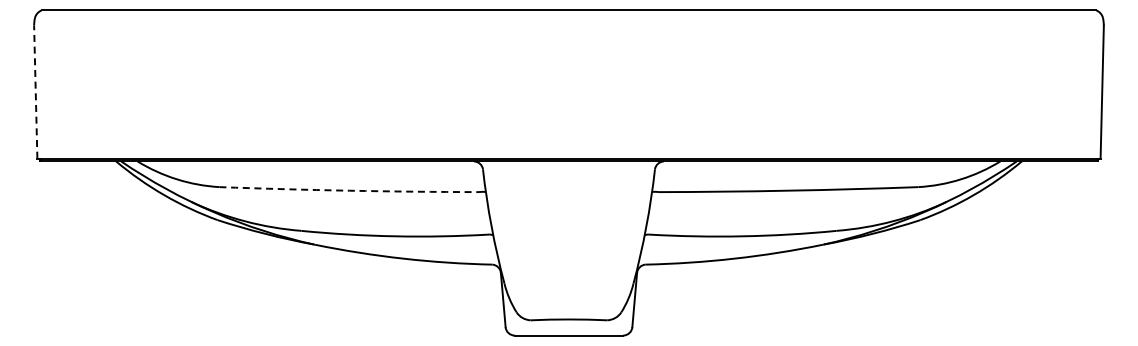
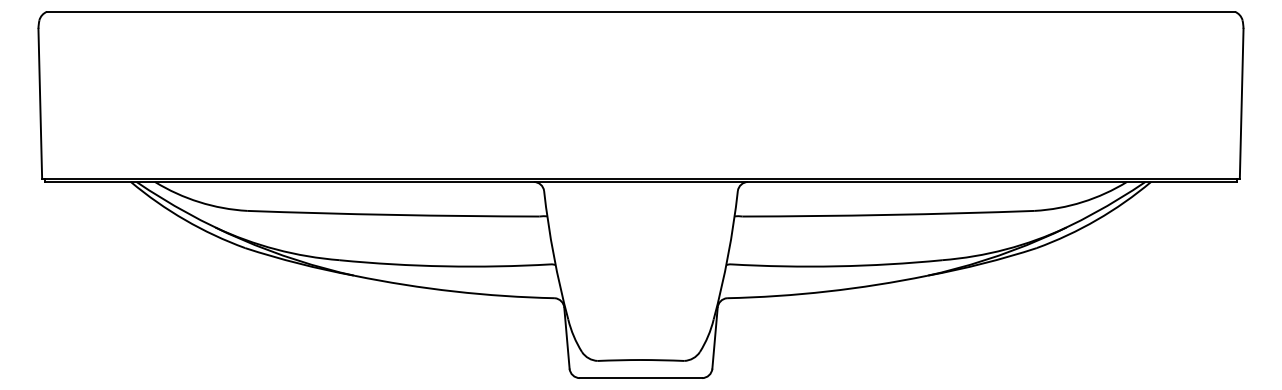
line: (35, 92) -> (40, 104), dashed -> solid
arc: (349, 190) -> (393, 214), dashed -> solid

